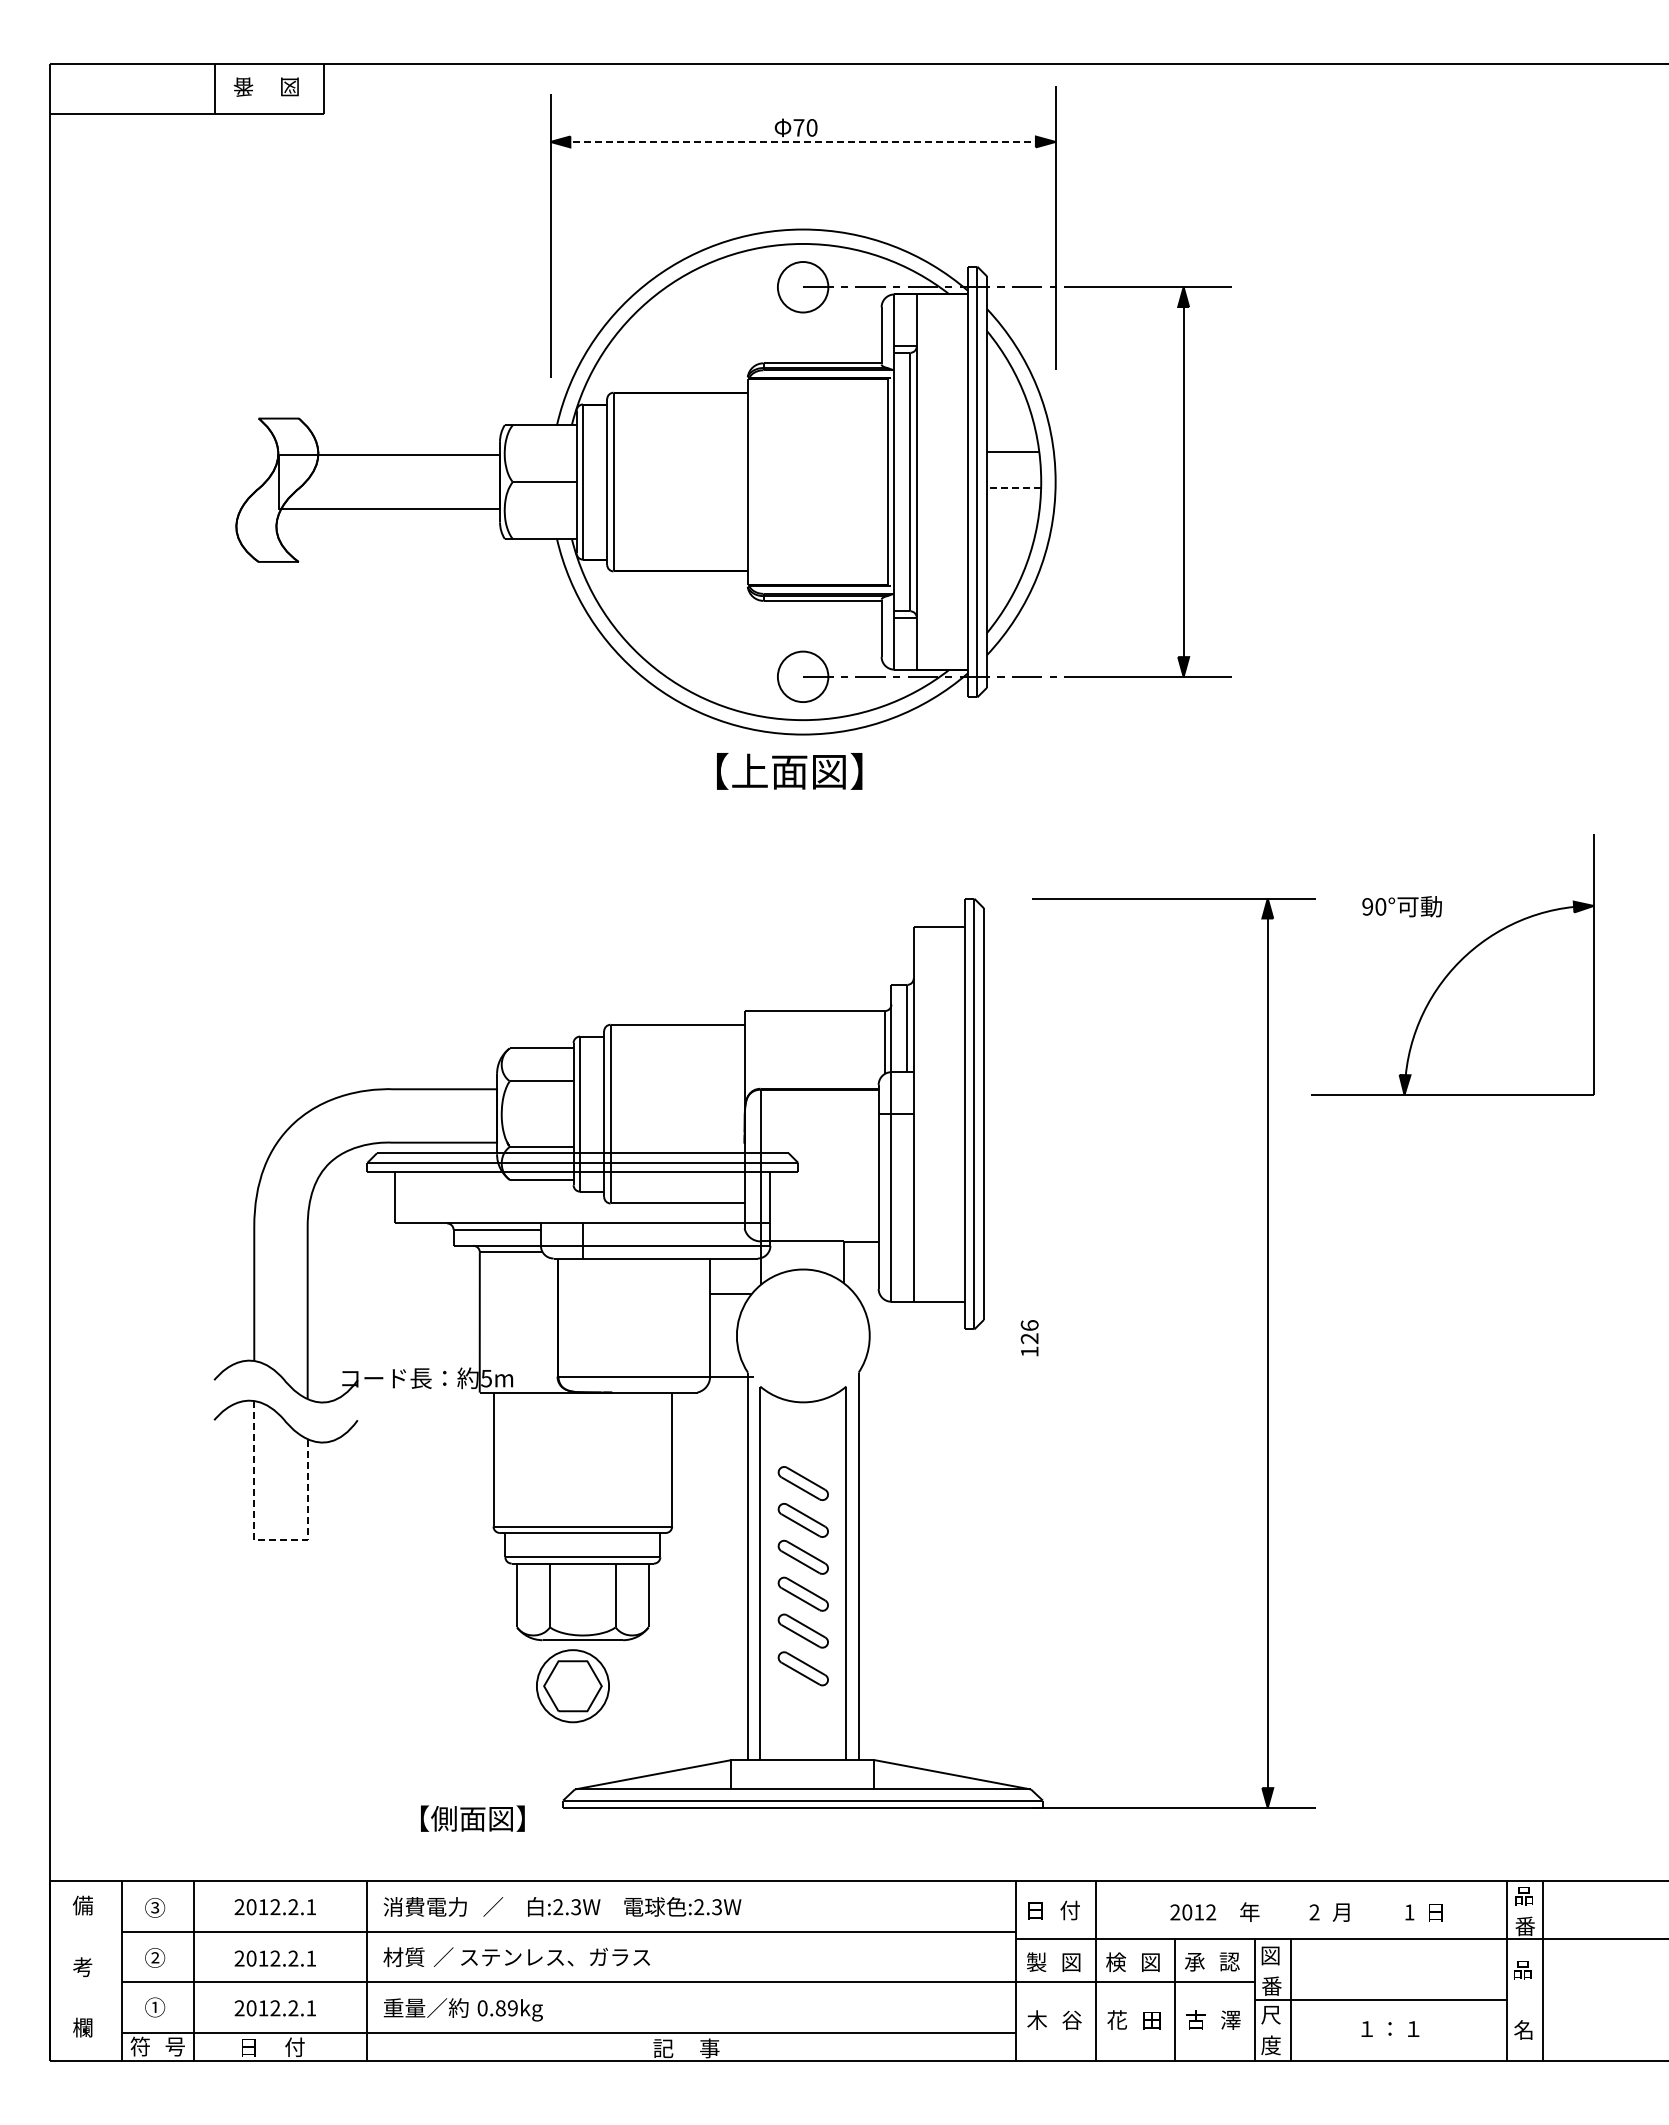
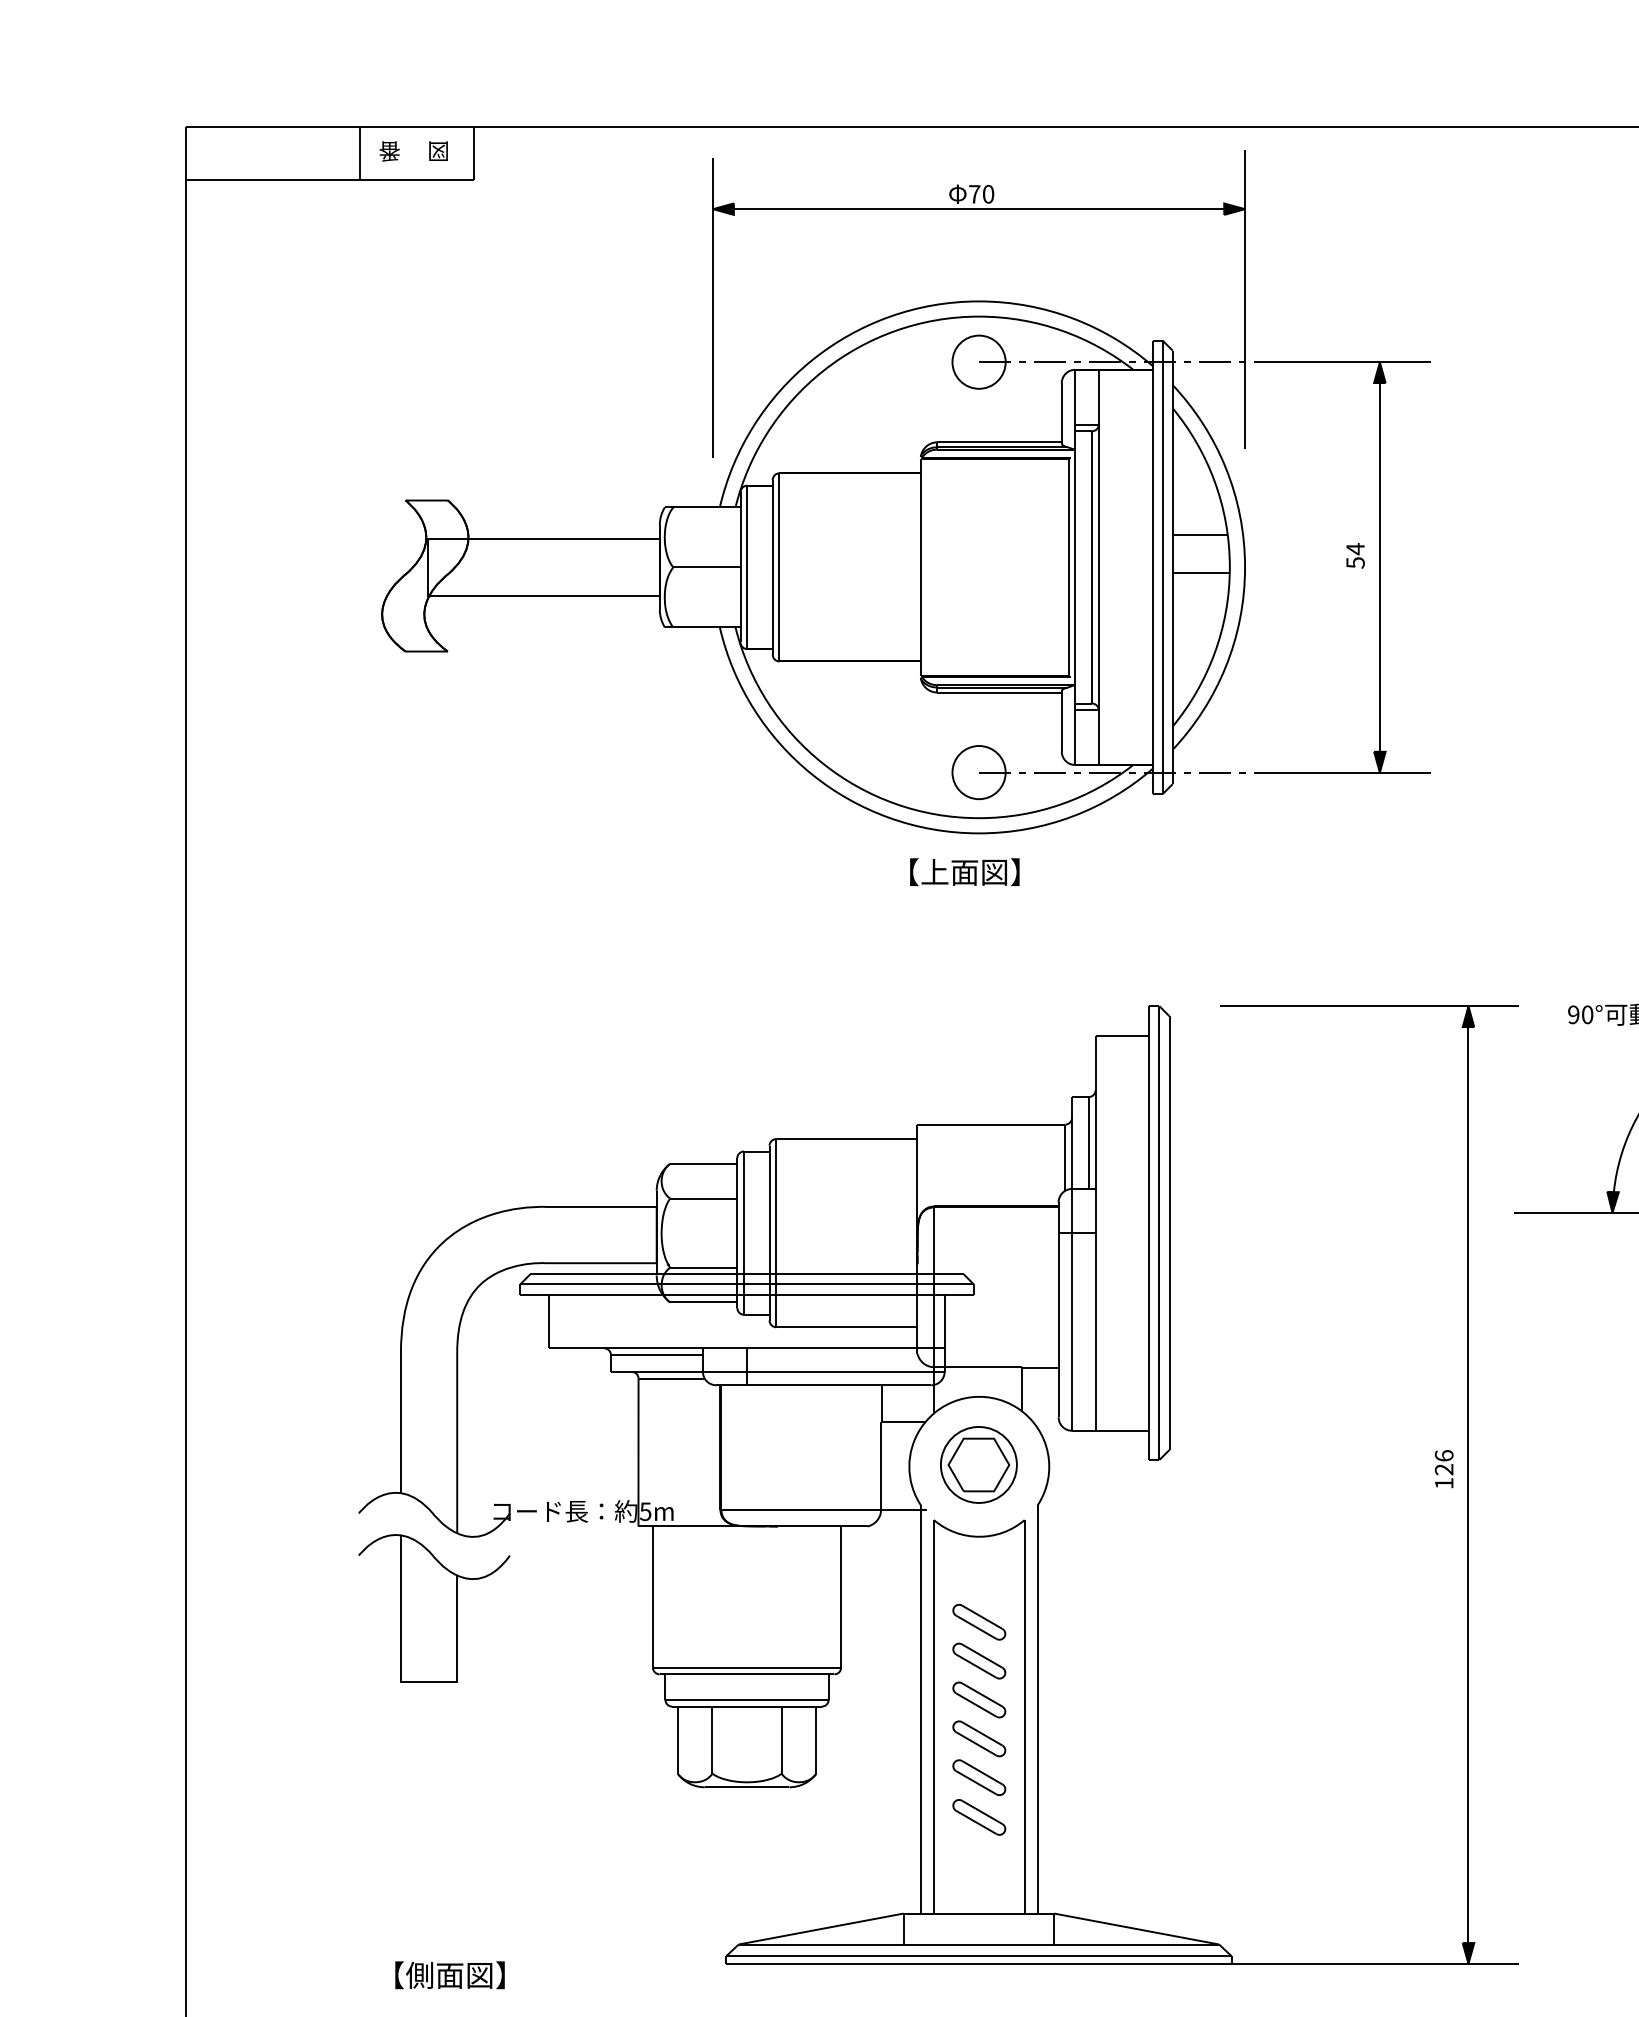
line: (803, 141) -> (979, 208), dashed -> solid
part: (1160, 470) -> (1355, 555), added
line: (1013, 487) -> (1200, 573), dashed -> solid
part: (789, 771) -> (964, 872), size x0.71
part: (1029, 1338) -> (1443, 1469), moved
line: (262, 1540) -> (409, 1682), dashed -> solid
part: (572, 1686) -> (978, 1465), moved
part: (472, 1818) -> (449, 1975), moved

